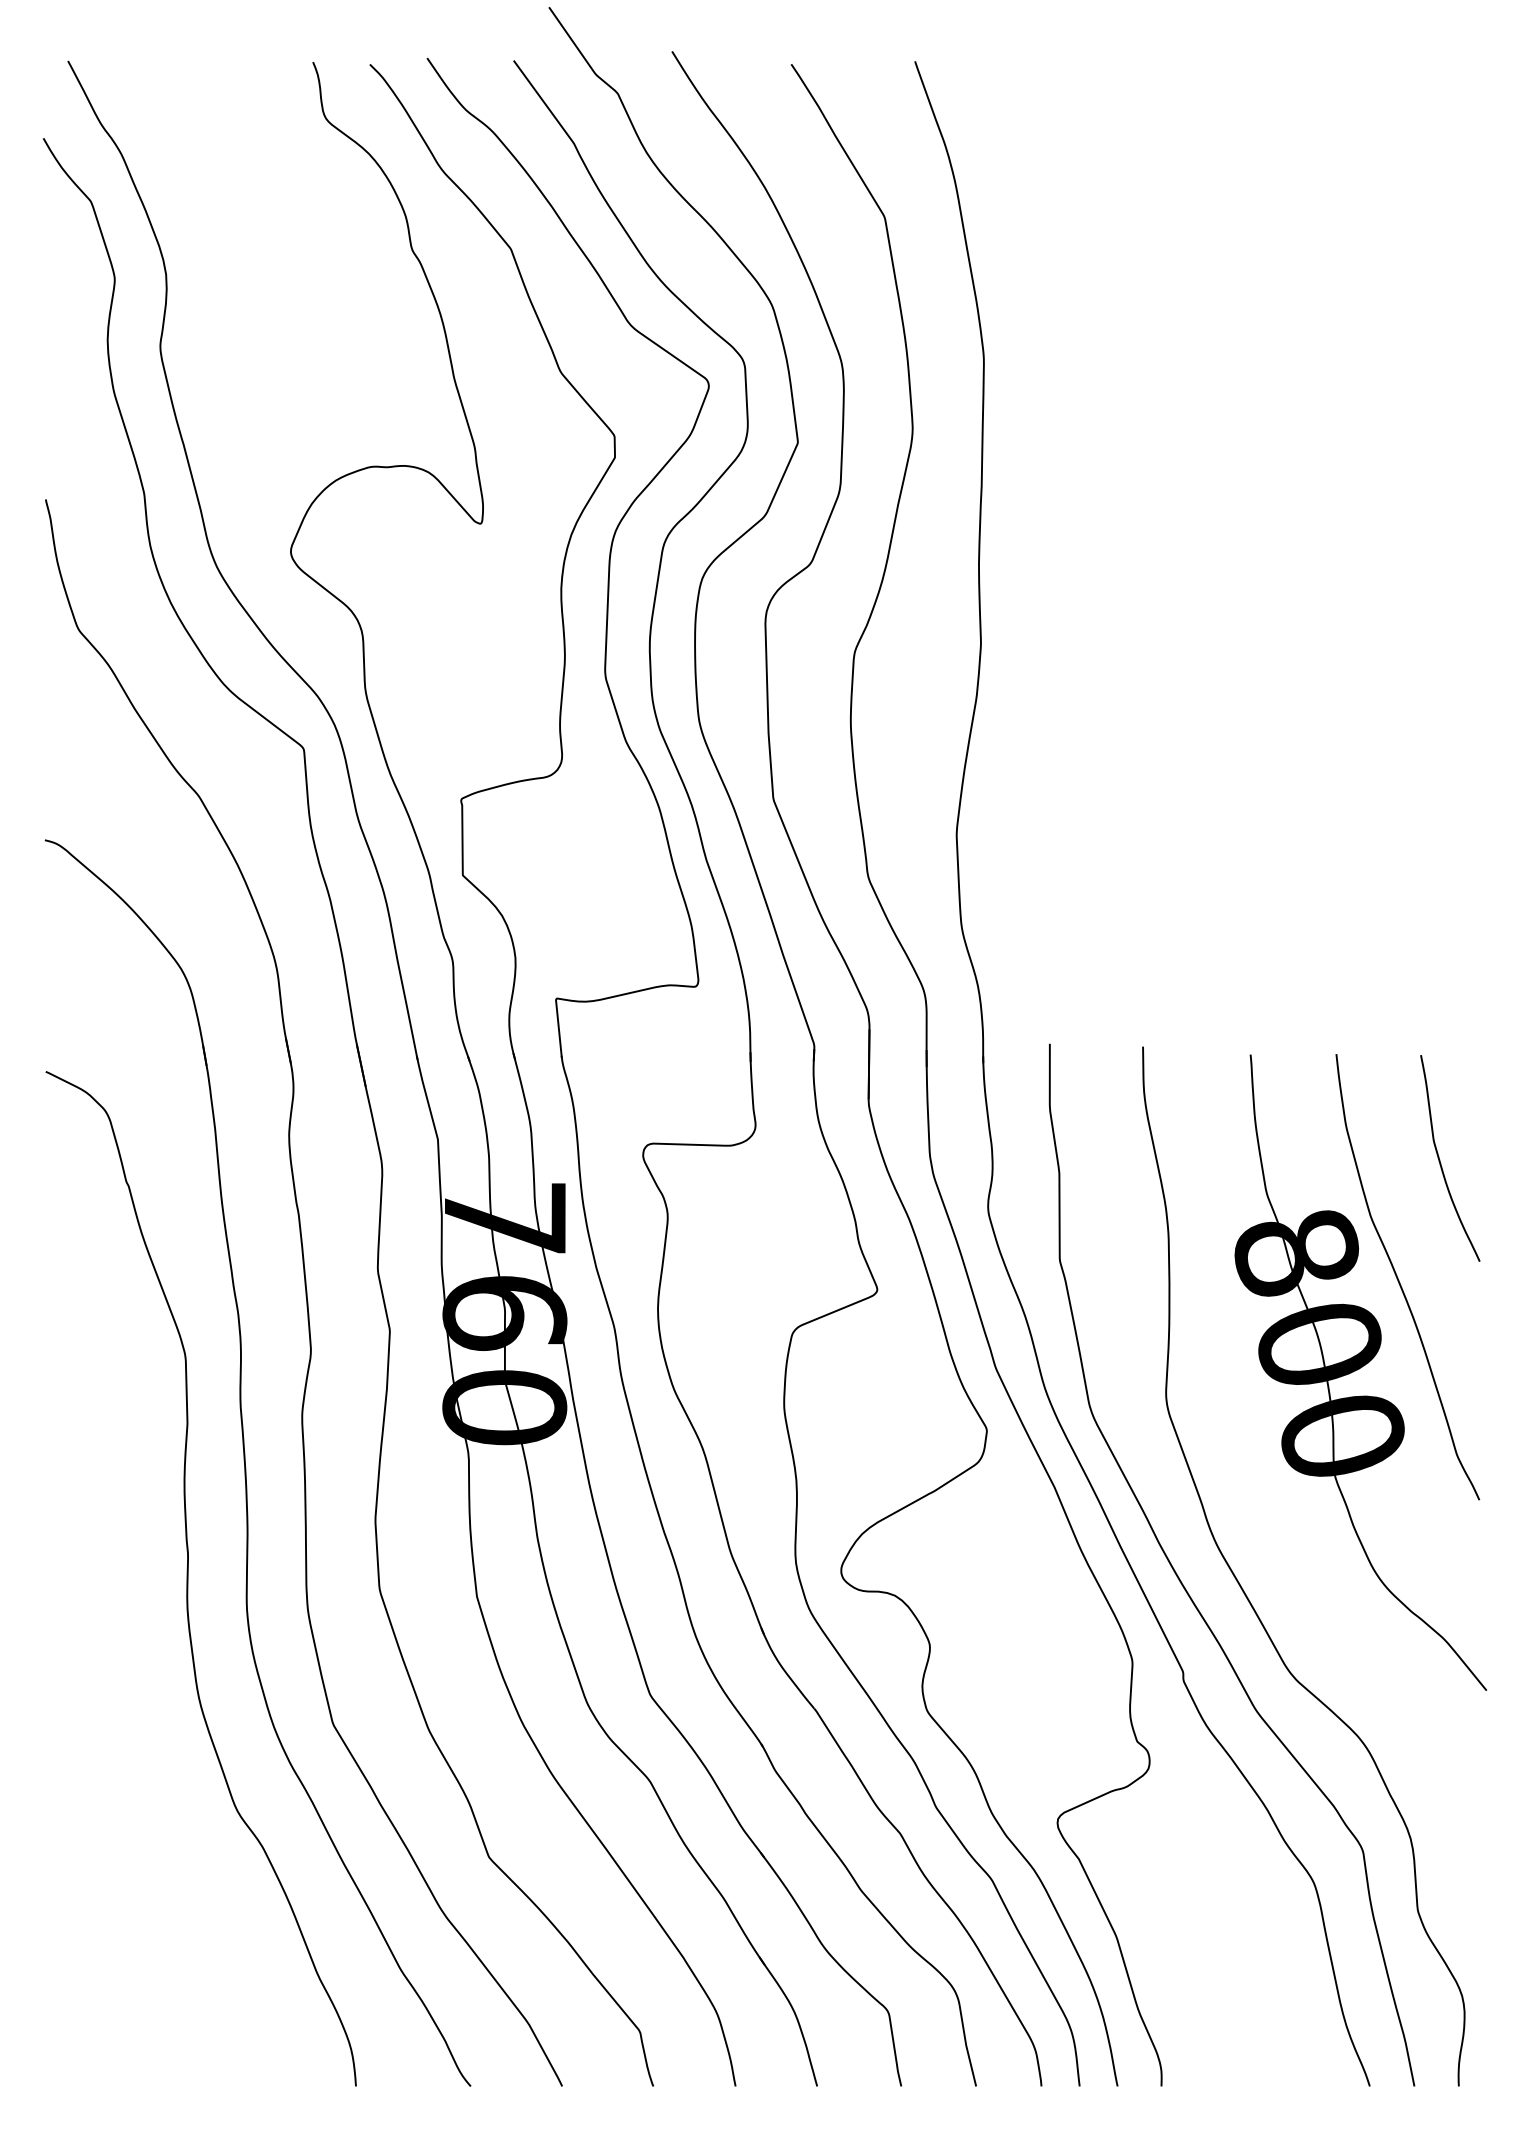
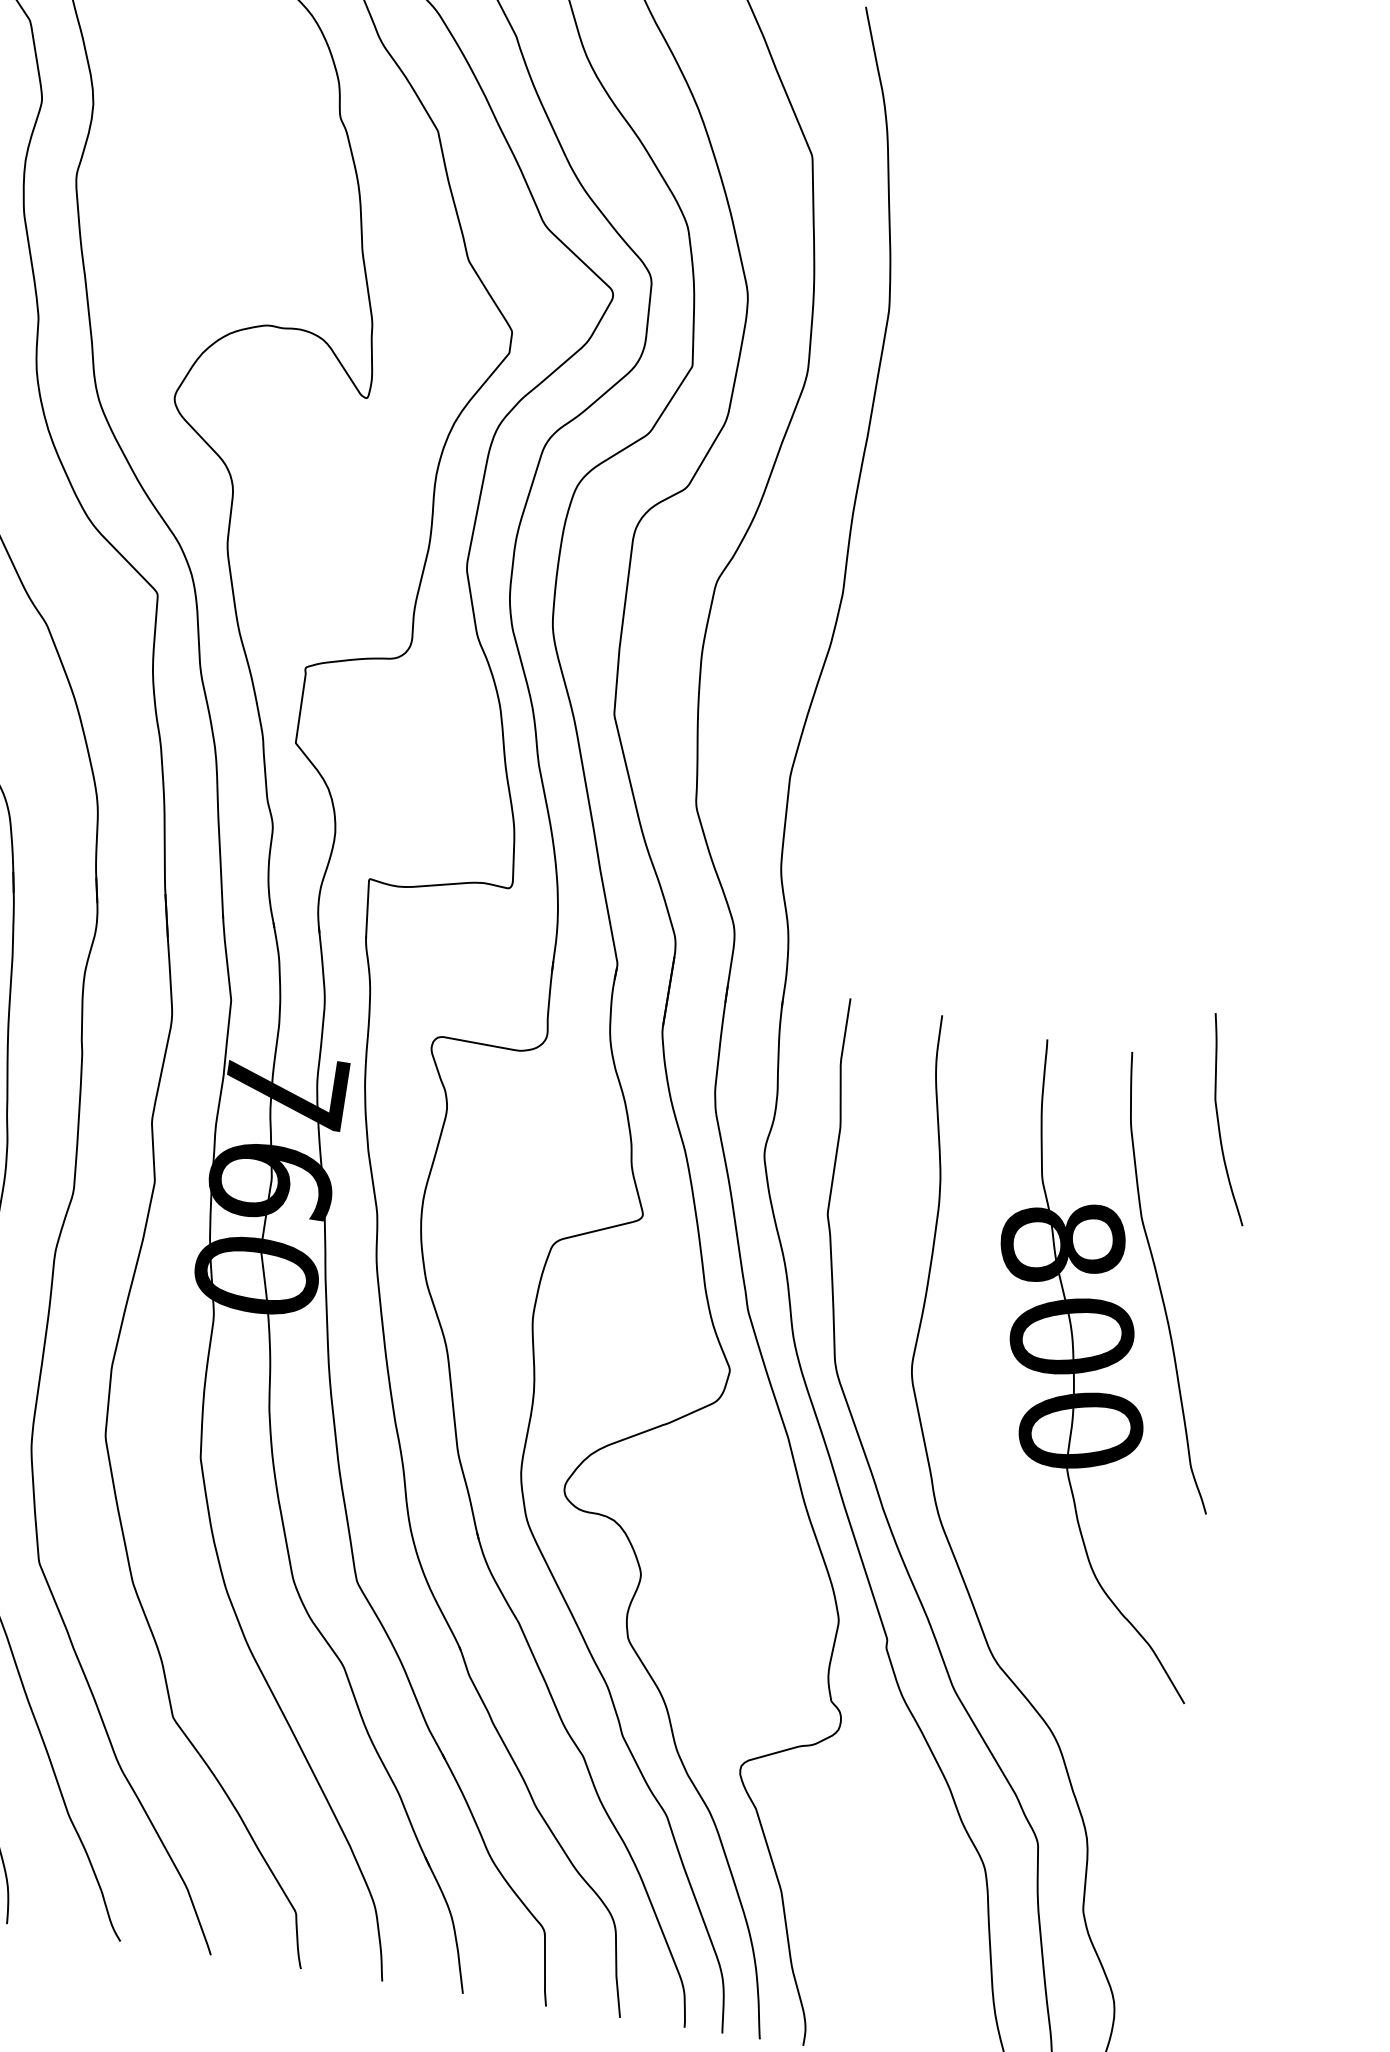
curve: (1440, 1160) -> (1219, 1120), moved

